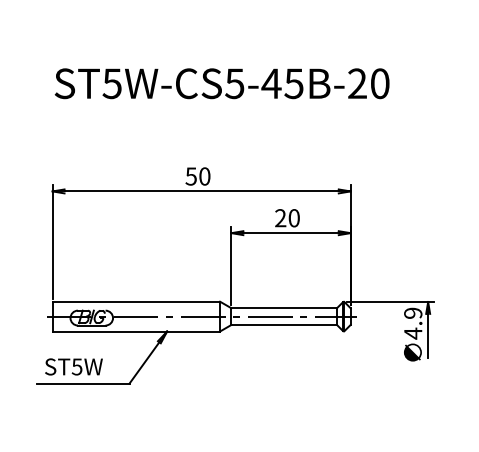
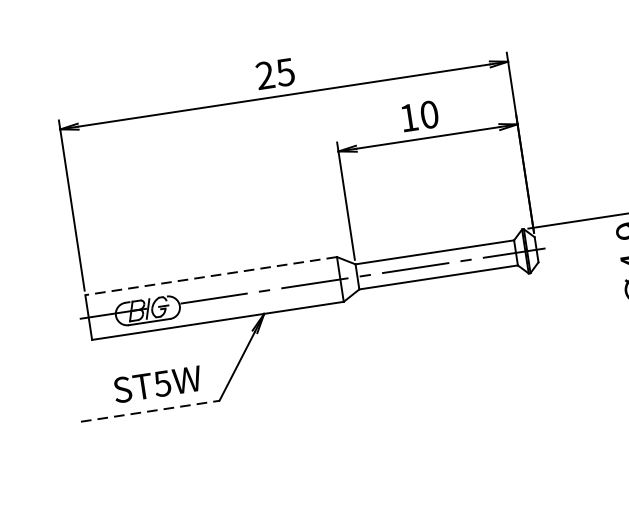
text: (197, 176) -> (274, 74), 50 -> 25
text: (280, 218) -> (408, 118), 20 -> 10
line: (136, 301) -> (211, 275), solid -> dashed
text: (73, 366) -> (156, 383), moved
line: (83, 383) -> (150, 411), solid -> dashed

